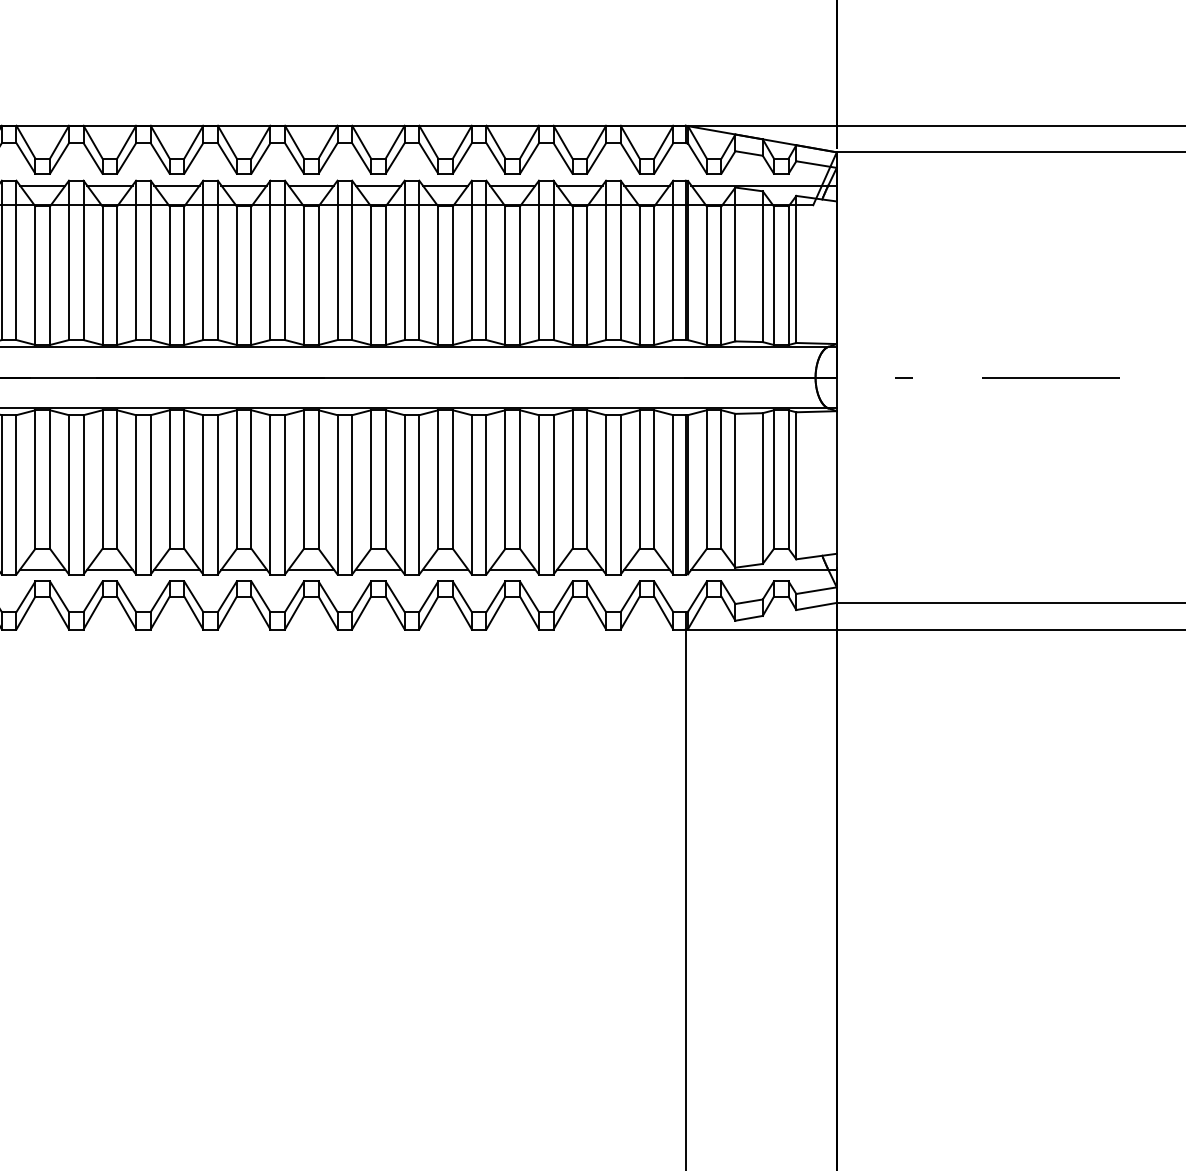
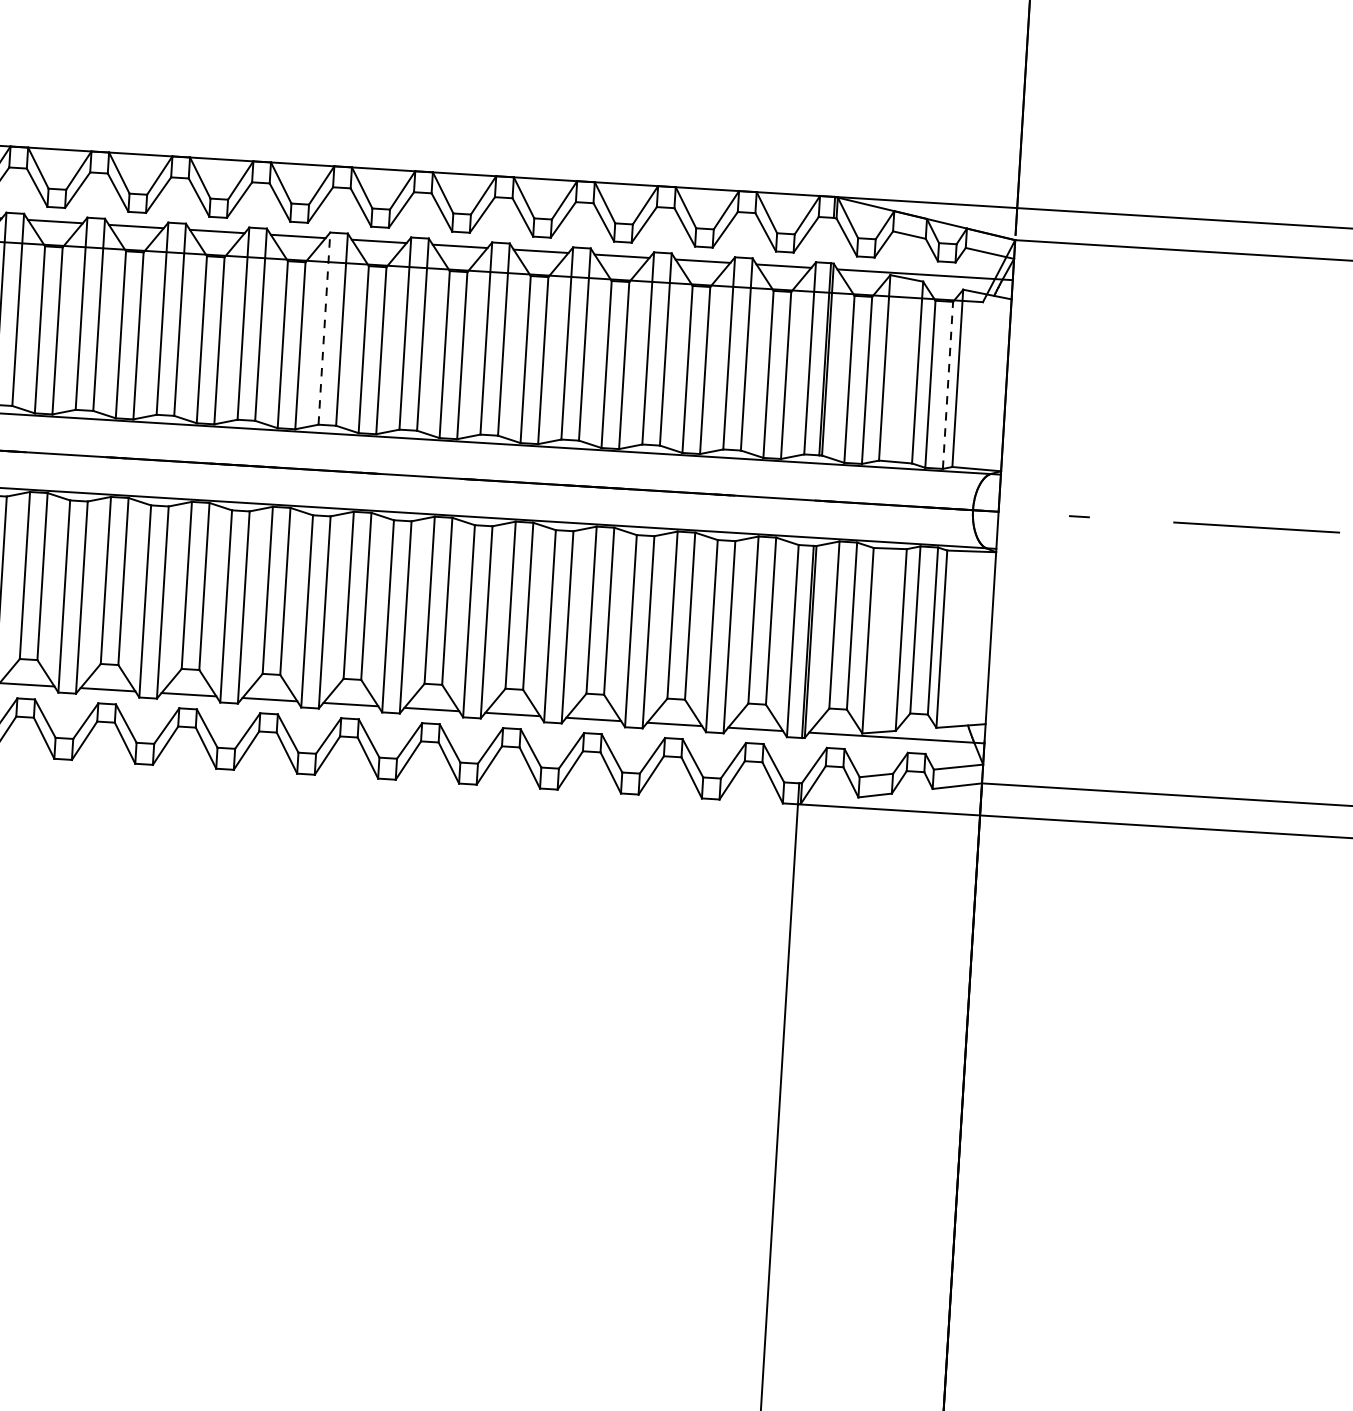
line: (270, 260) -> (324, 328), solid -> dashed
line: (788, 275) -> (947, 385), solid -> dashed

